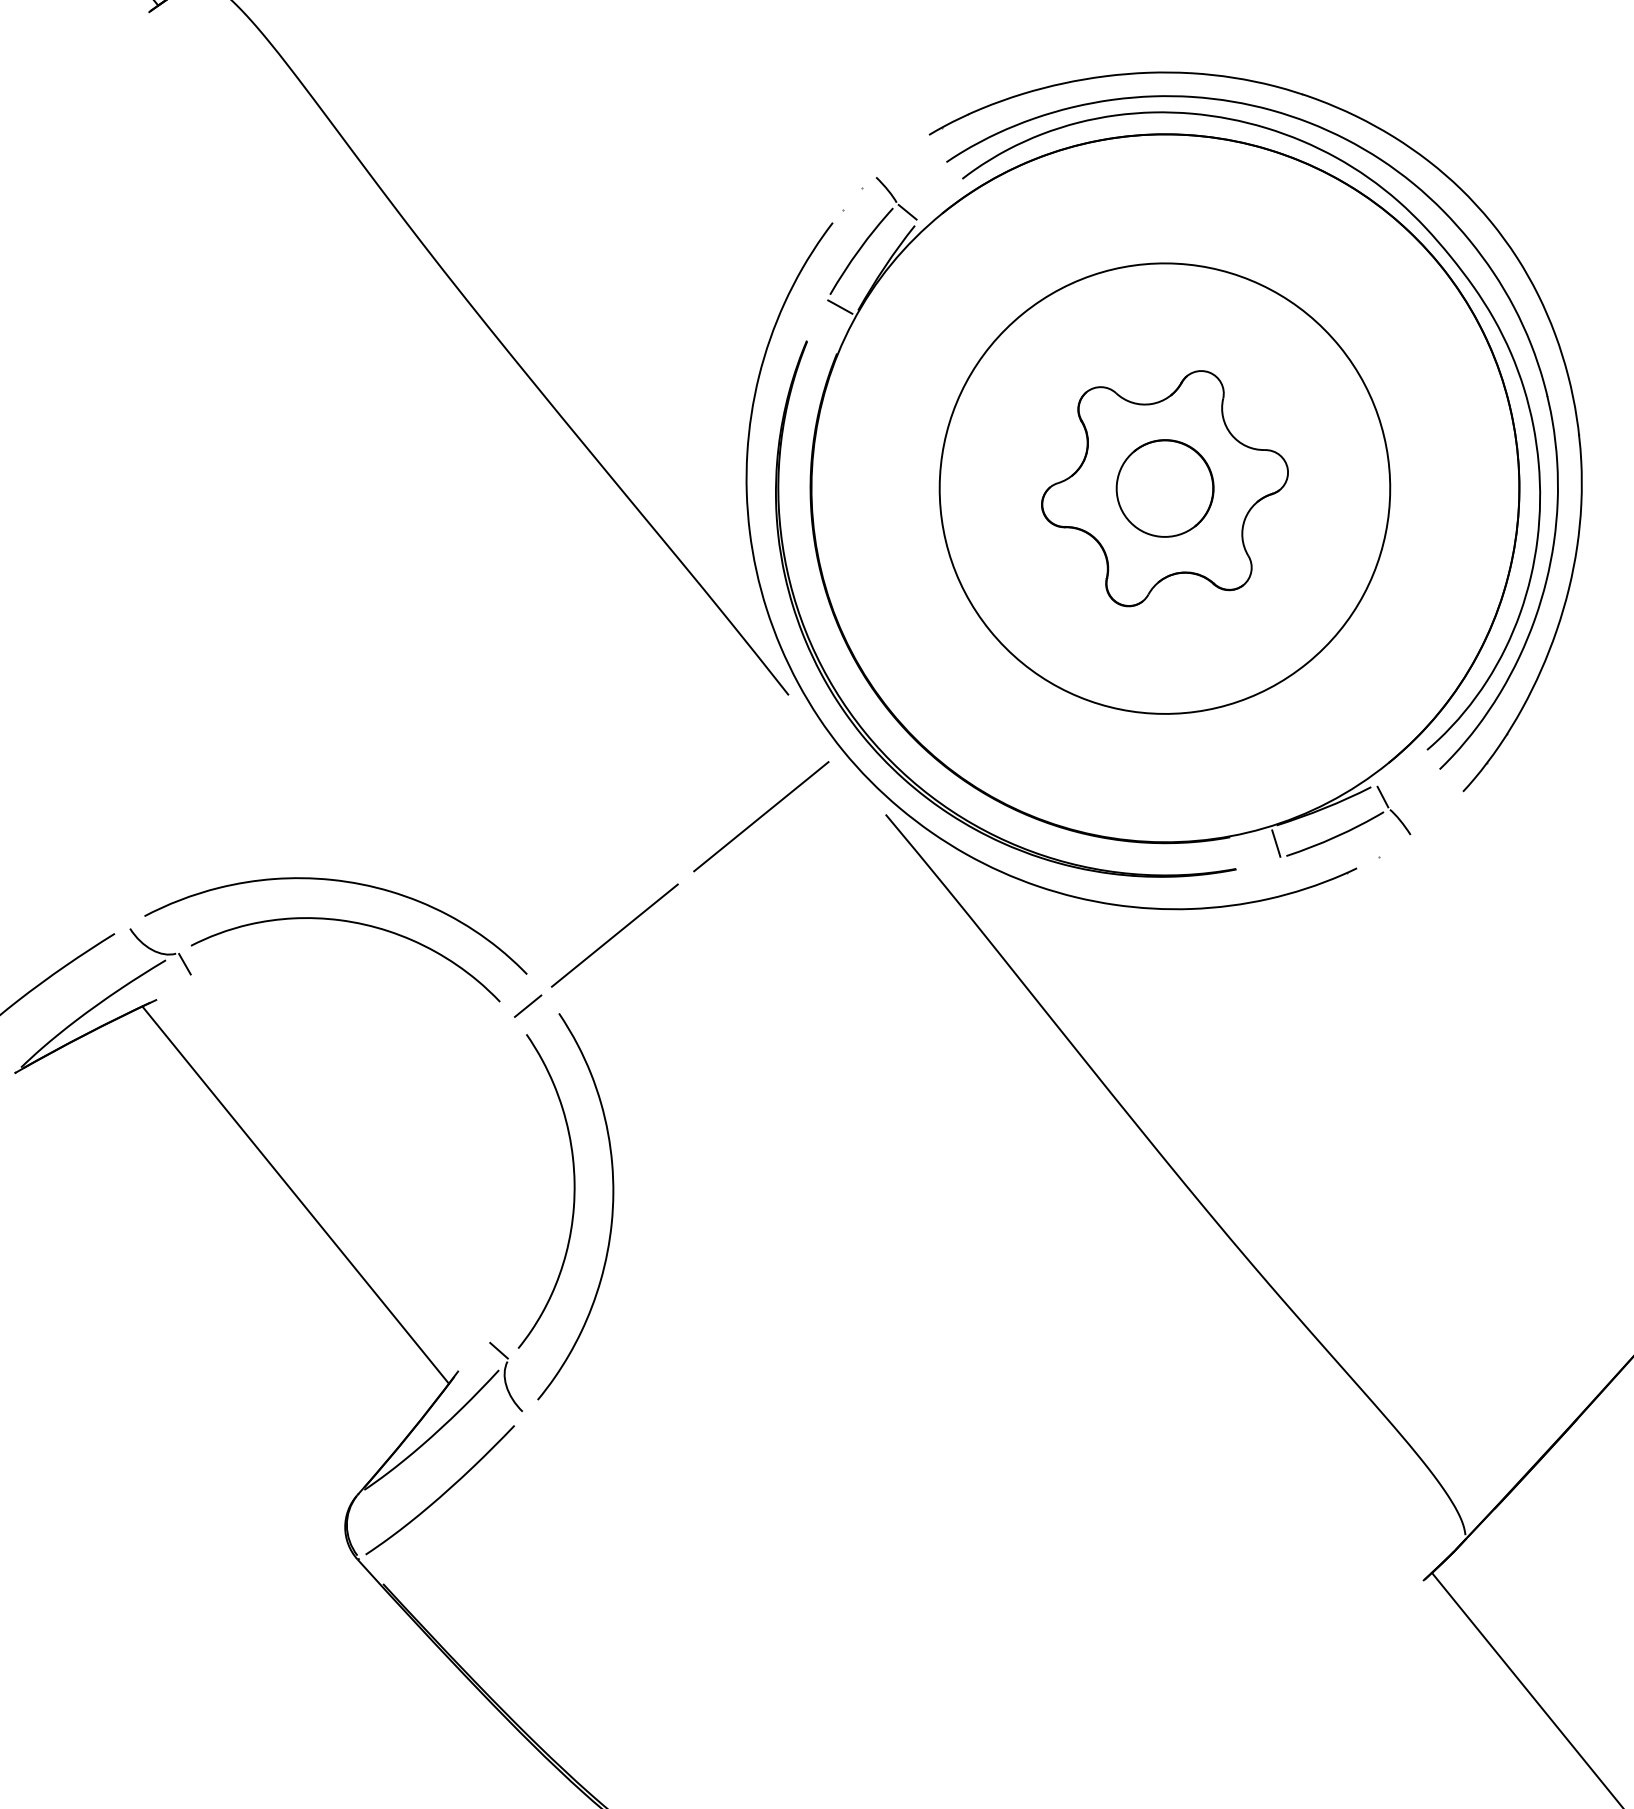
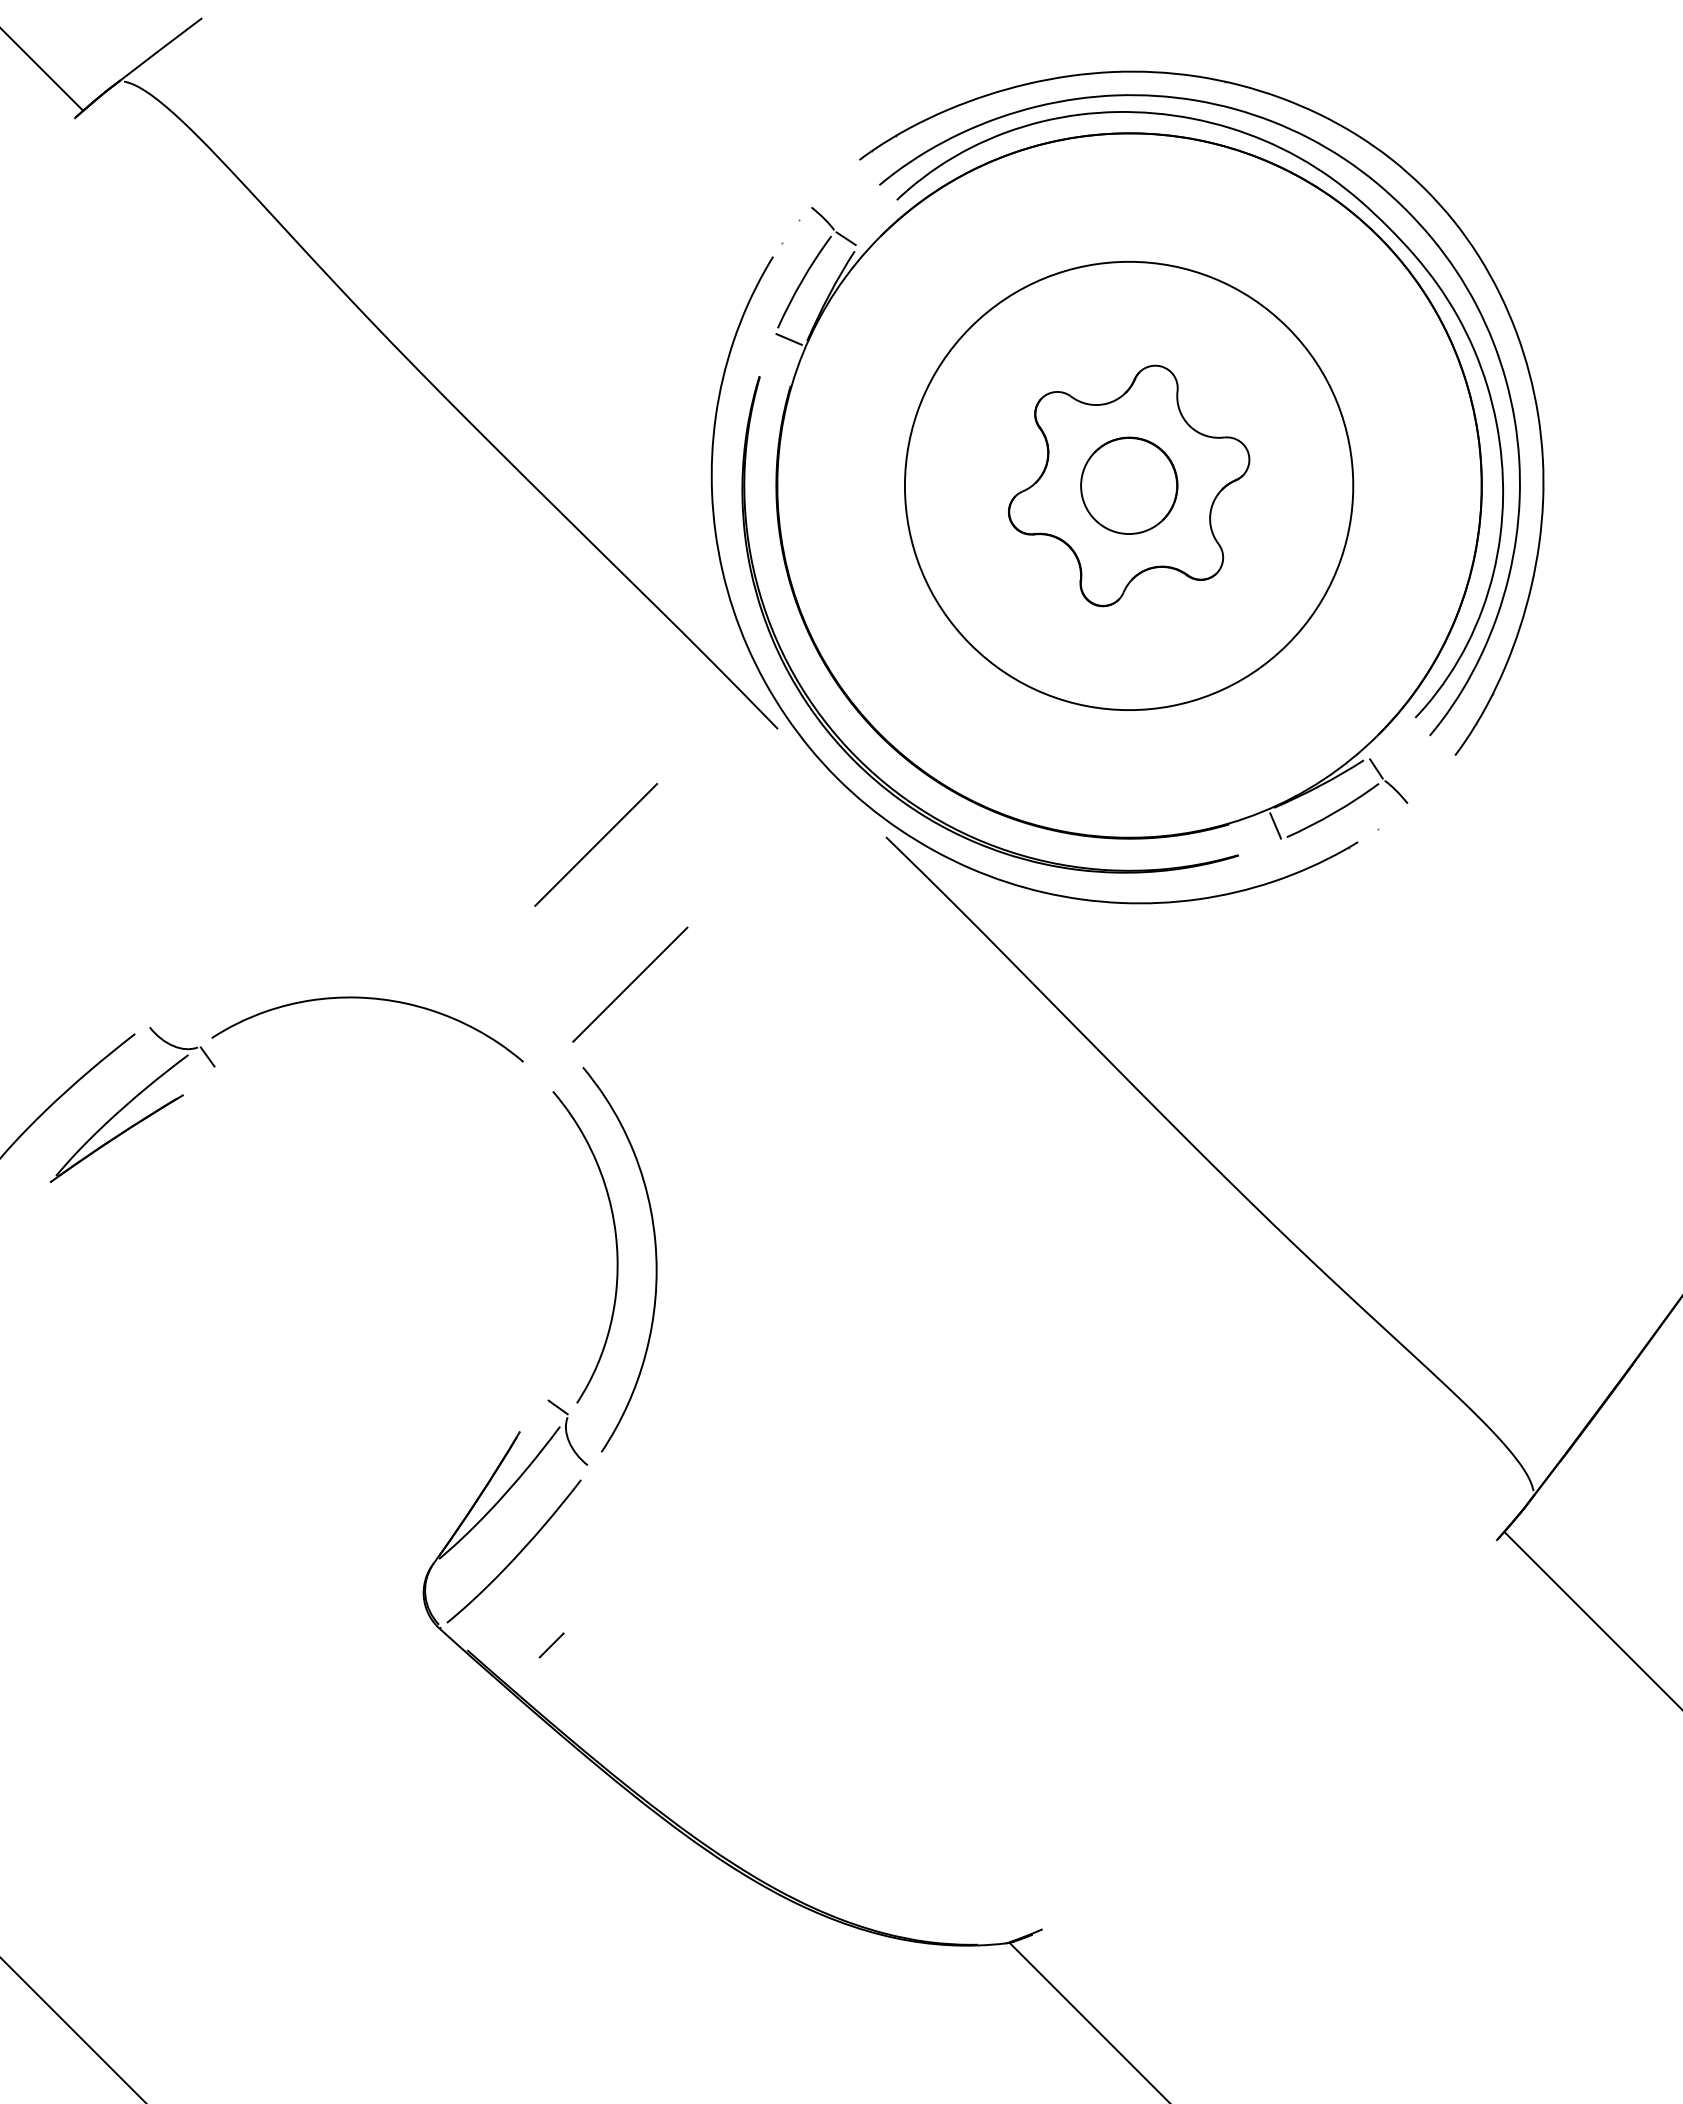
line: (760, 816) -> (595, 844), moved
curve: (341, 881) -> (354, 959), removed
line: (527, 1006) -> (551, 1645), moved
line: (295, 1195) -> (340, 1274), removed

